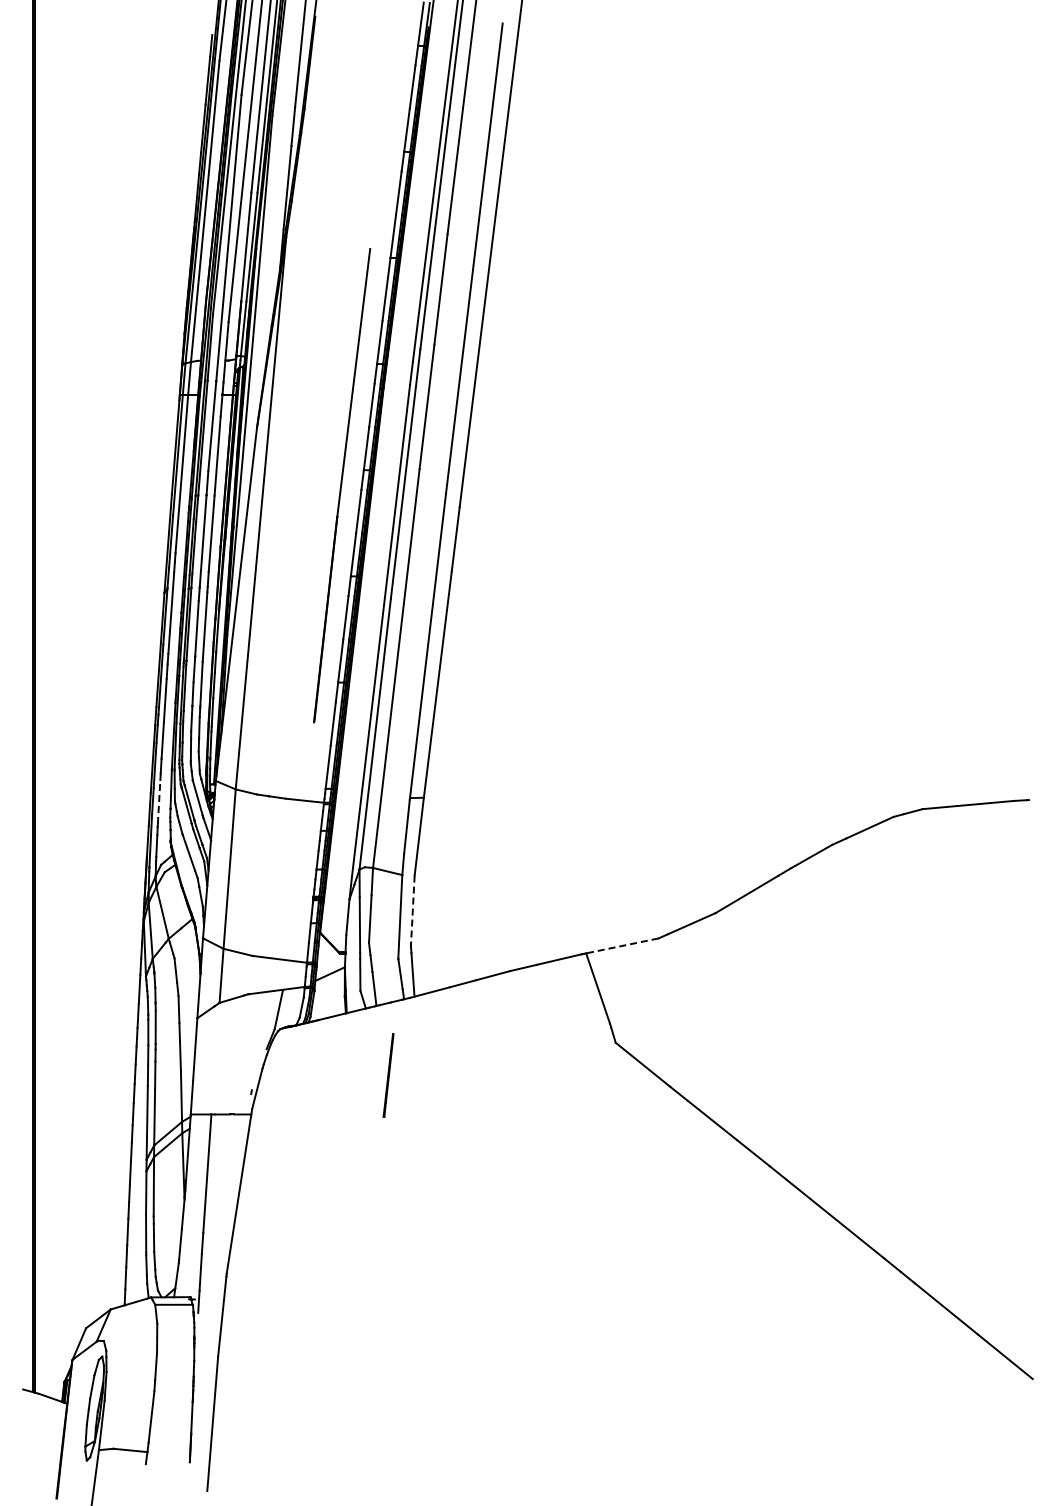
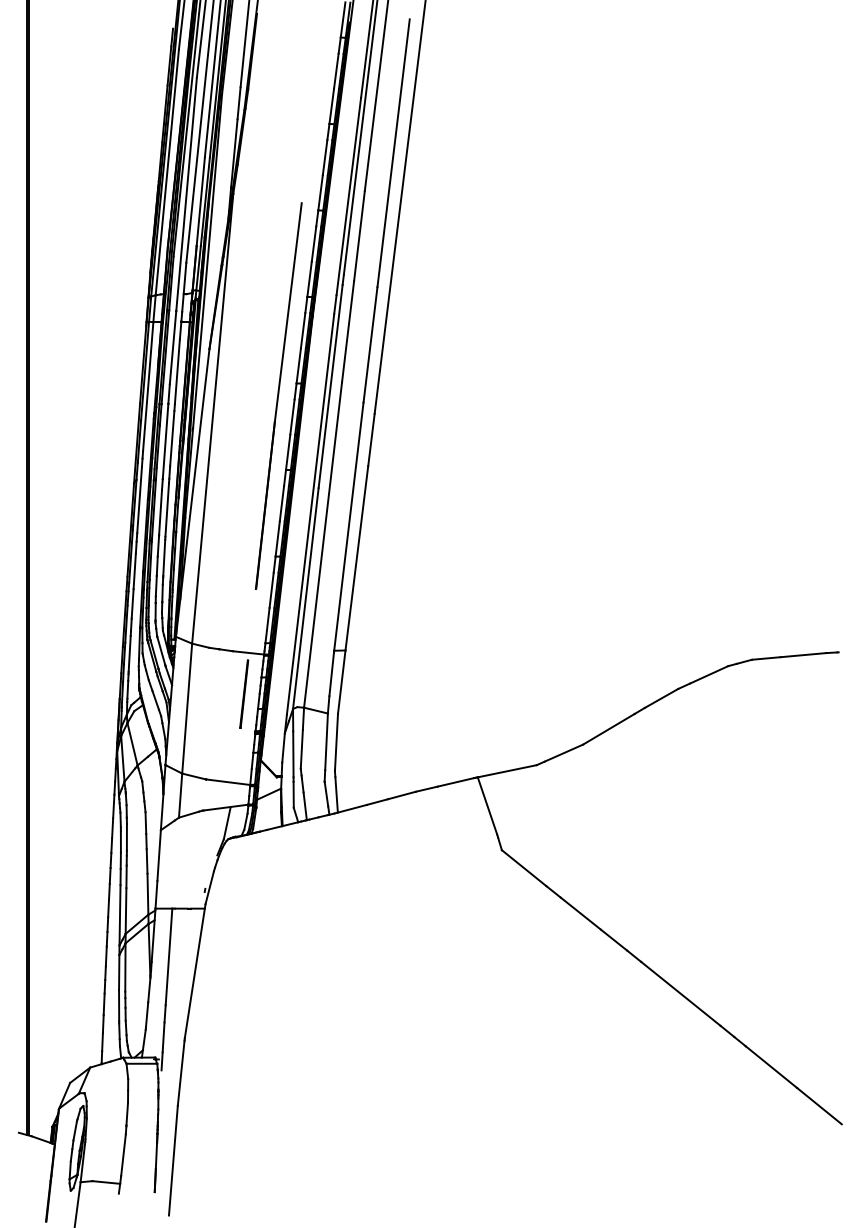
line: (159, 801) -> (130, 653), dashed -> solid
line: (412, 910) -> (336, 742), dashed -> solid
line: (622, 945) -> (507, 770), dashed -> solid
line: (388, 1075) -> (244, 694), moved

